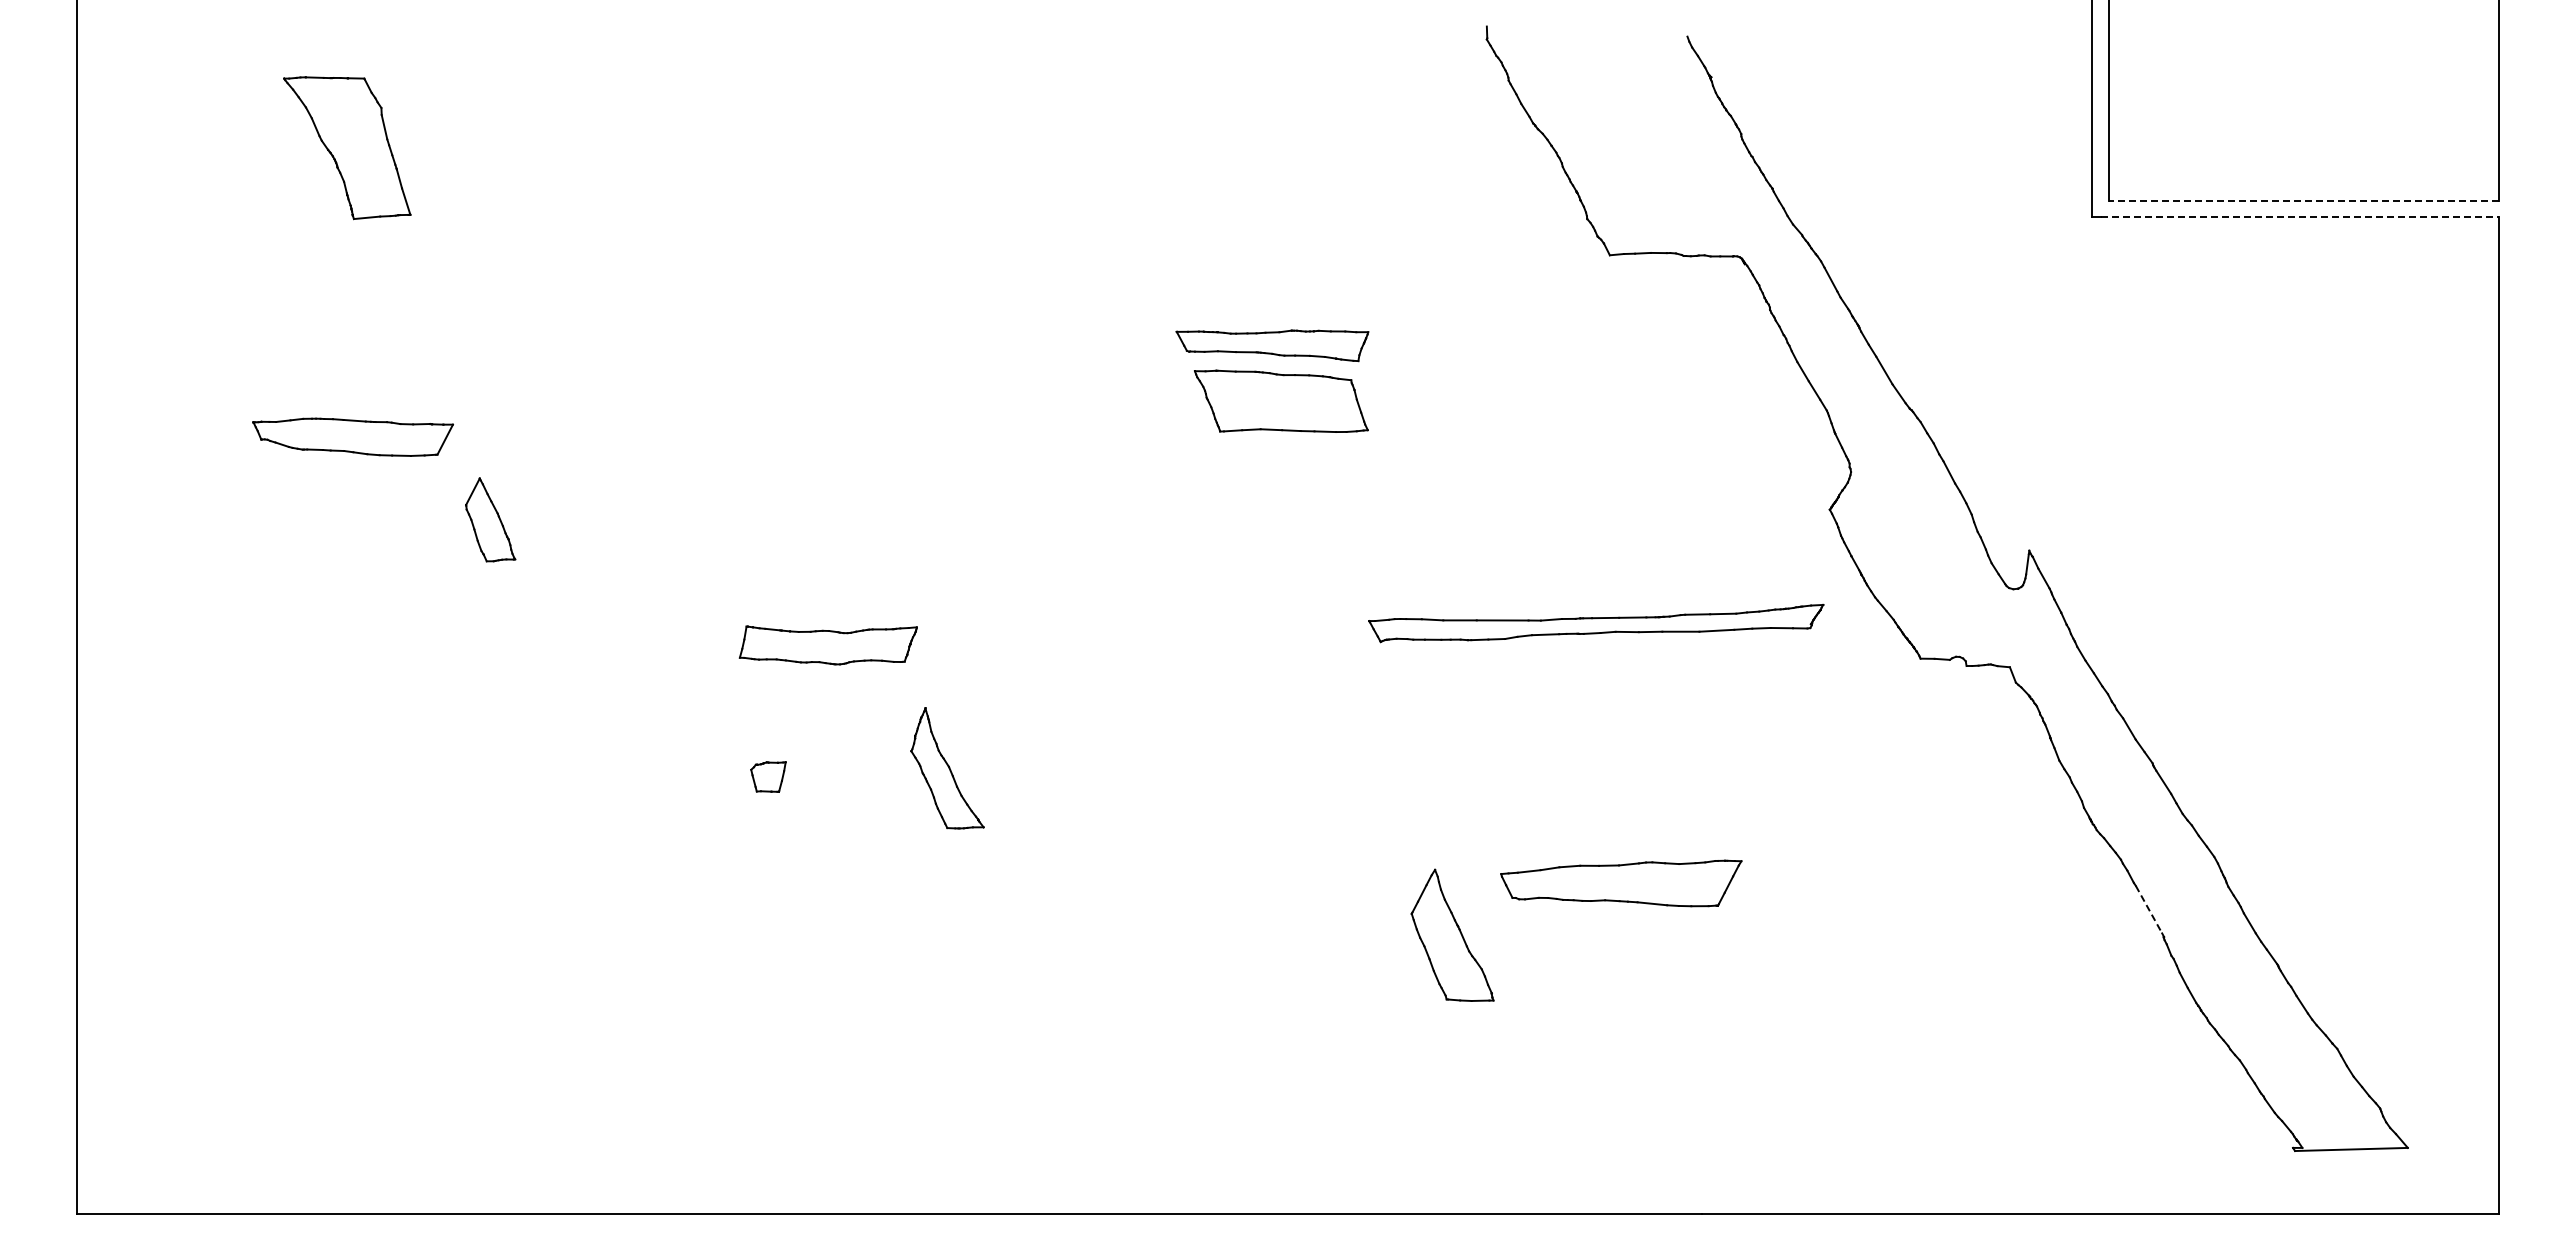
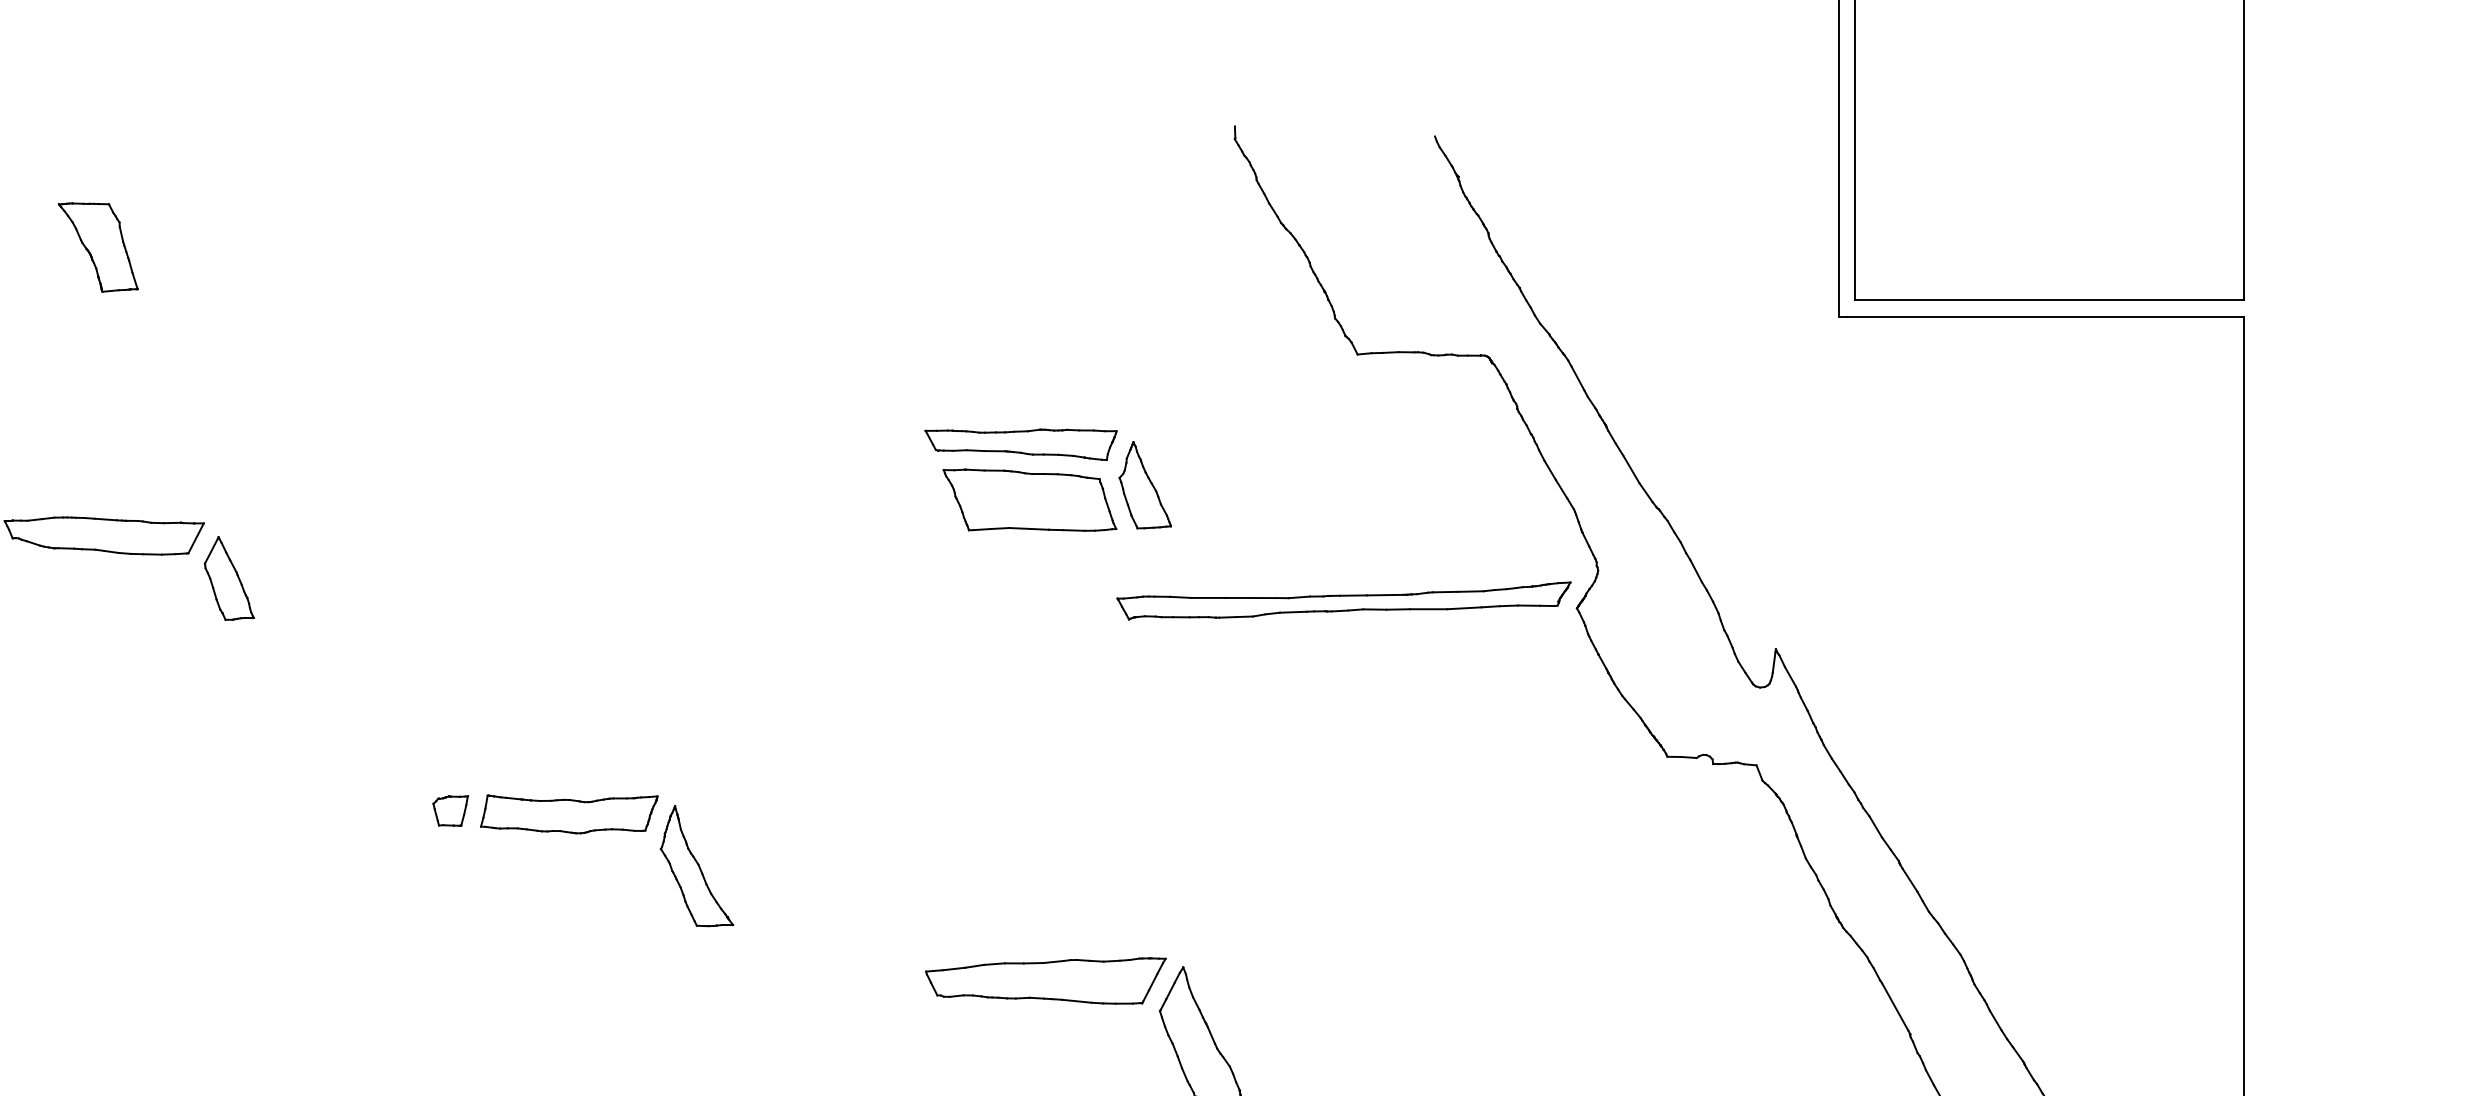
part: (346, 147) -> (97, 247), size x0.62
line: (2303, 201) -> (2049, 300), dashed -> solid
line: (2300, 217) -> (2046, 316), dashed -> solid
part: (1396, 386) -> (1144, 485), added
part: (490, 519) -> (229, 578), moved
part: (1596, 623) -> (1344, 601), moved
part: (827, 645) -> (568, 814), moved
part: (768, 776) -> (450, 810), moved
part: (1621, 883) -> (1046, 981), moved
line: (2149, 910) -> (1895, 1007), dashed -> solid

